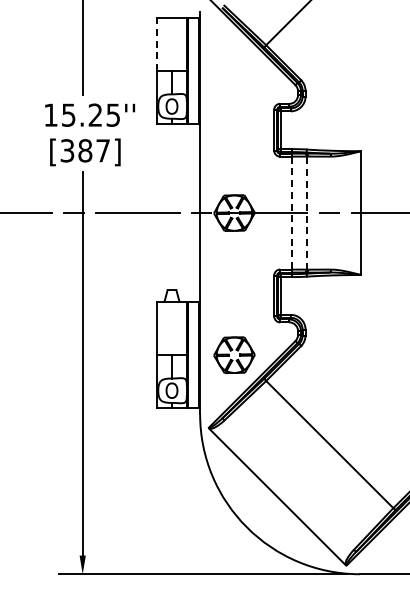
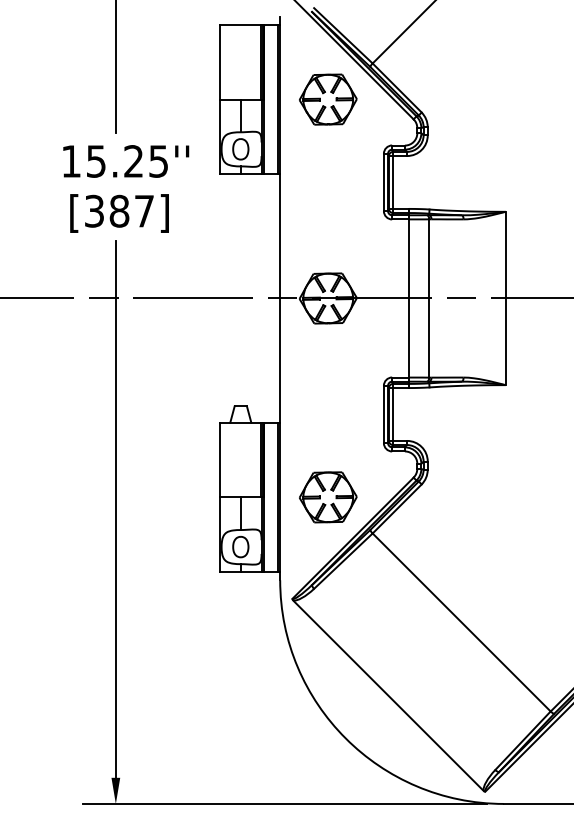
line: (157, 44) -> (220, 62), dashed -> solid
part: (234, 70) -> (328, 98), added
line: (292, 213) -> (409, 299), dashed -> solid
line: (306, 213) -> (429, 299), dashed -> solid

